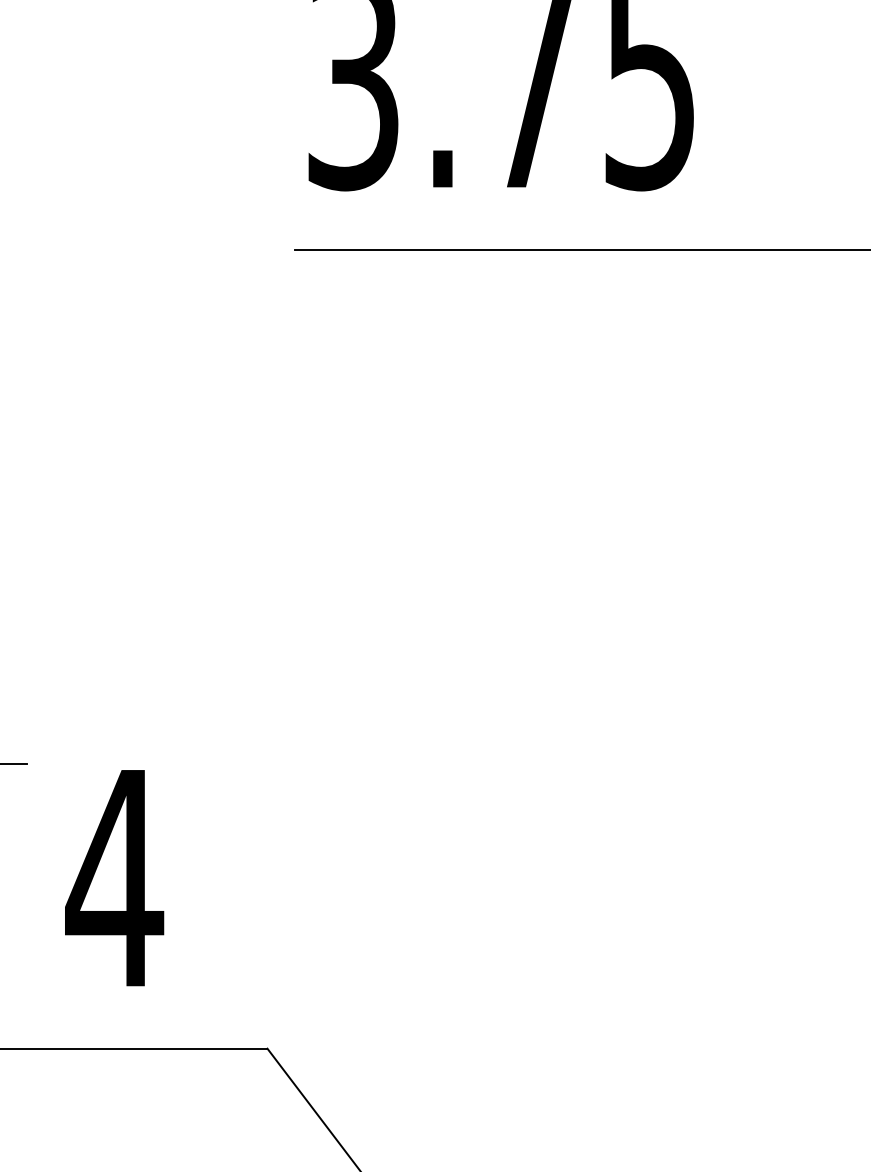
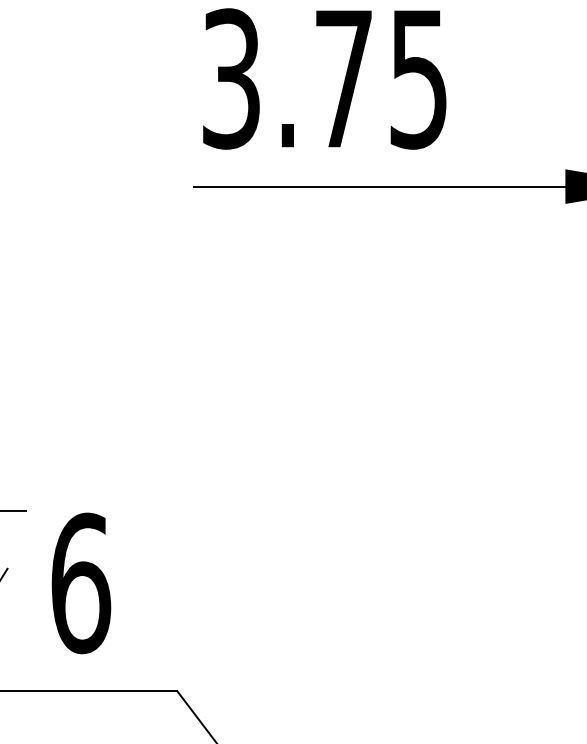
text: (114, 878) -> (80, 583), 4 -> 6

